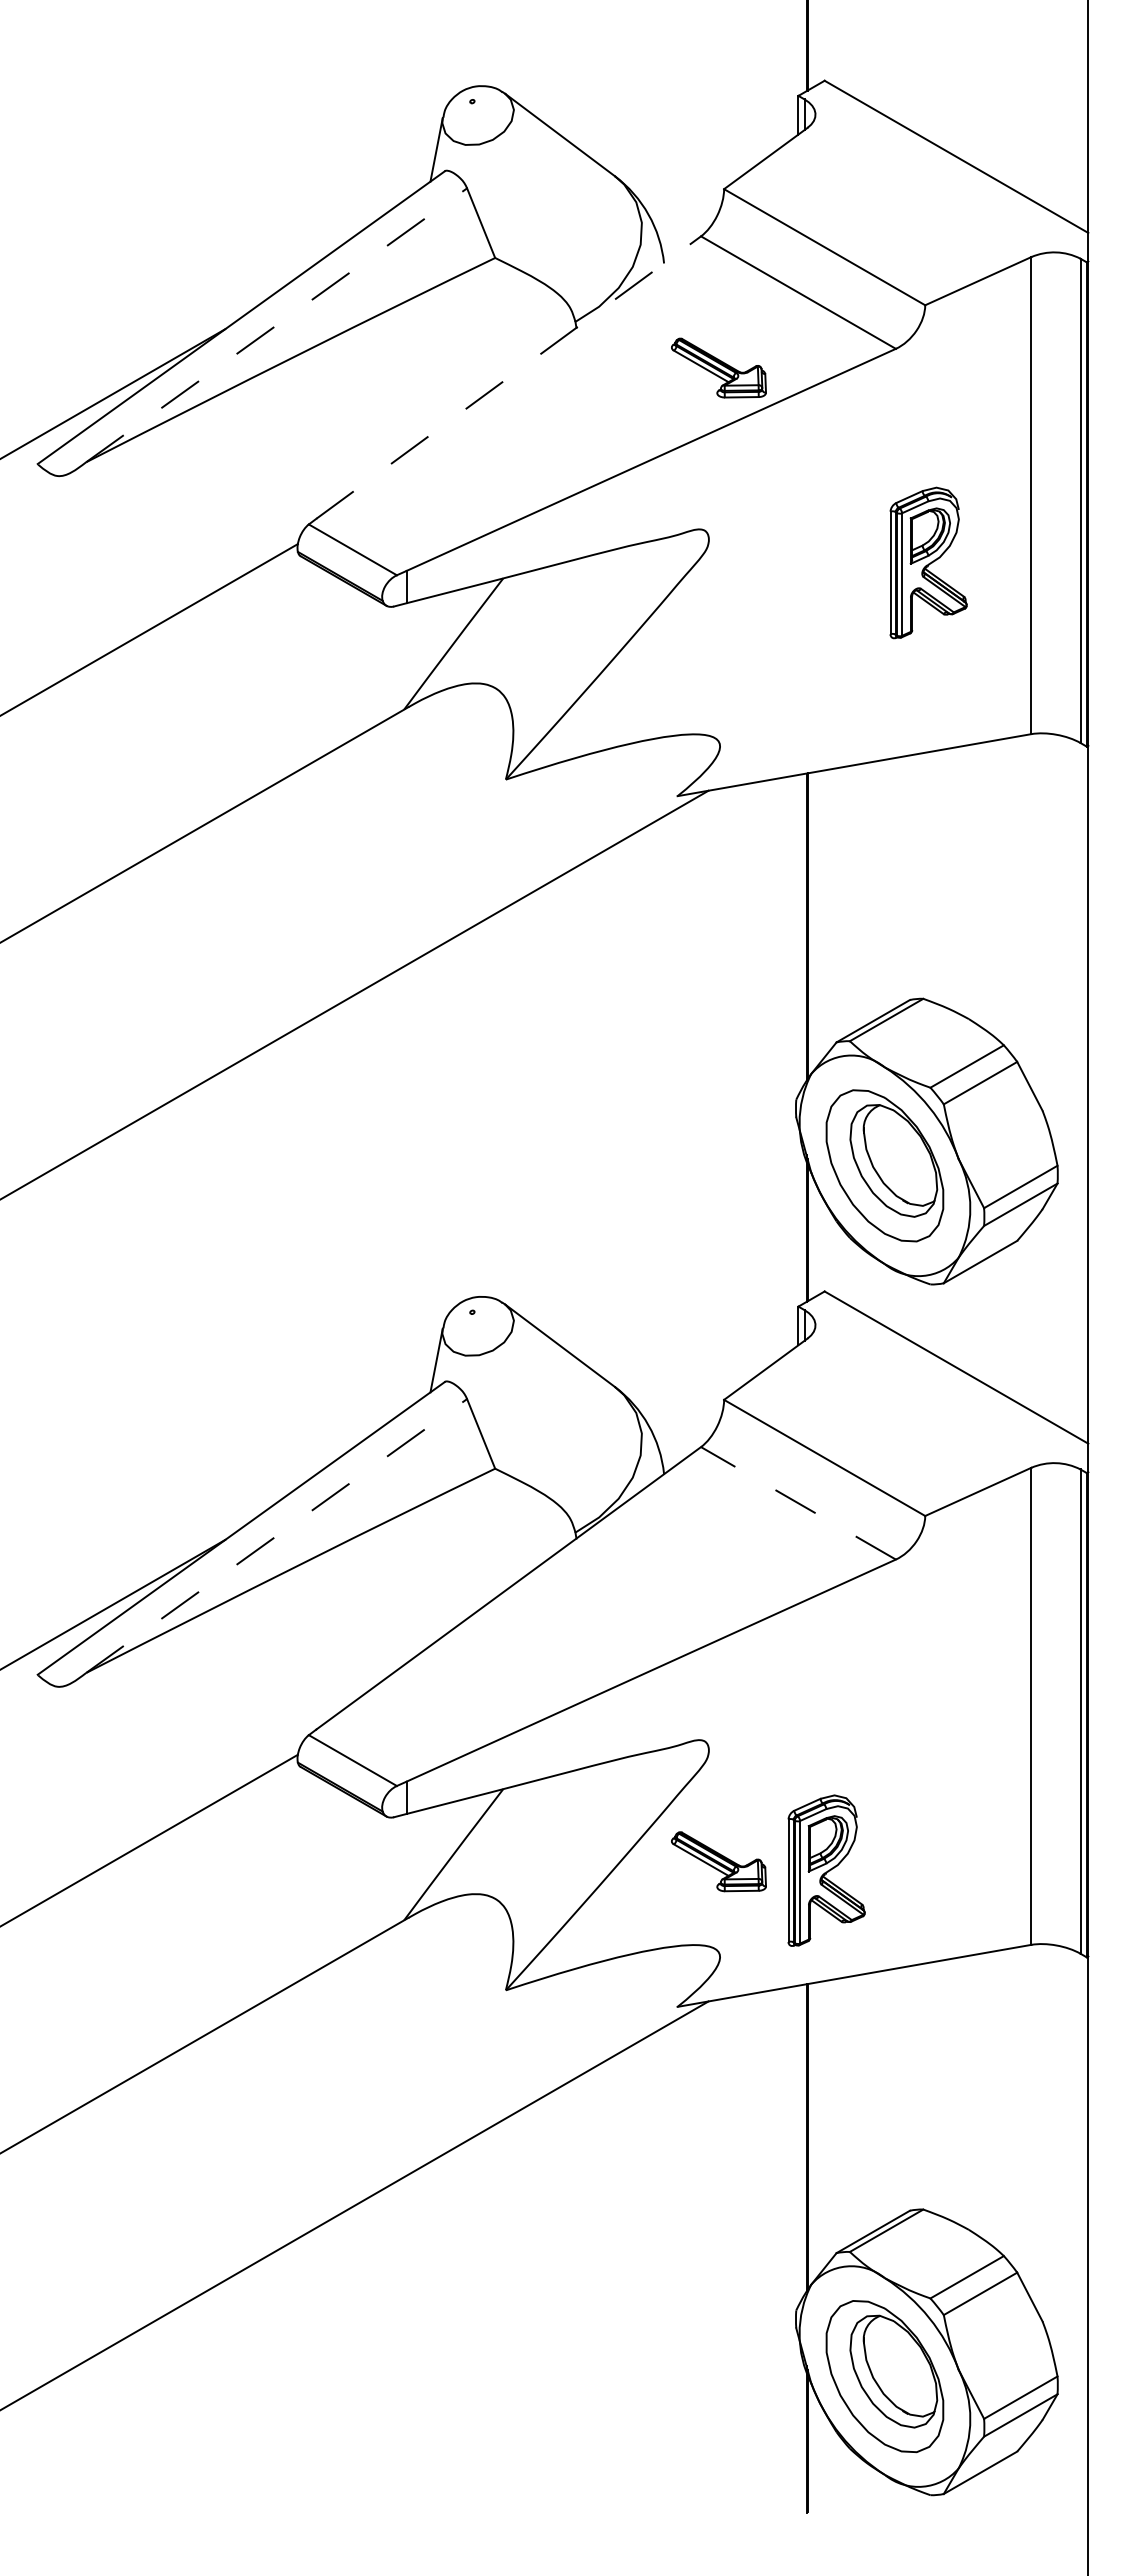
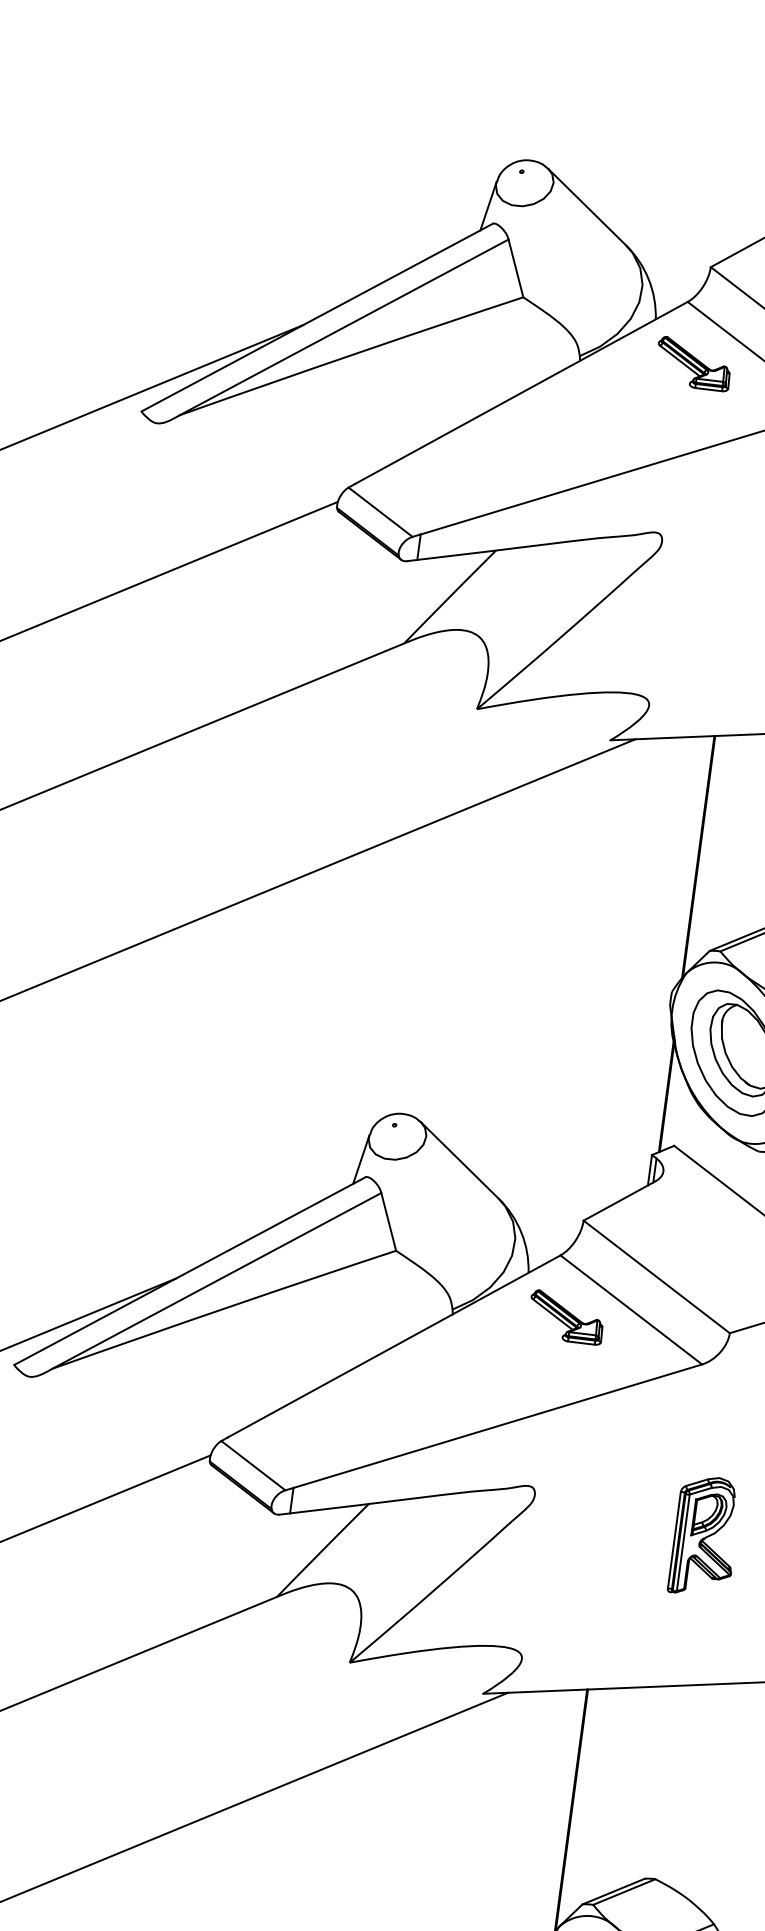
line: (276, 325) -> (344, 327), dashed -> solid
part: (718, 367) -> (693, 363), moved
line: (508, 377) -> (521, 392), dashed -> solid
line: (798, 1503) -> (631, 1310), dashed -> solid
line: (276, 1536) -> (216, 1281), dashed -> solid
part: (718, 1861) -> (566, 1317), moved
part: (826, 1870) -> (705, 1536), moved

